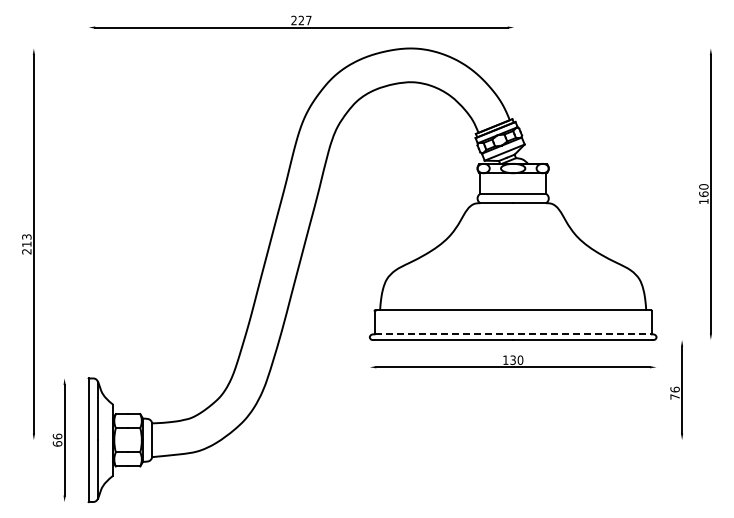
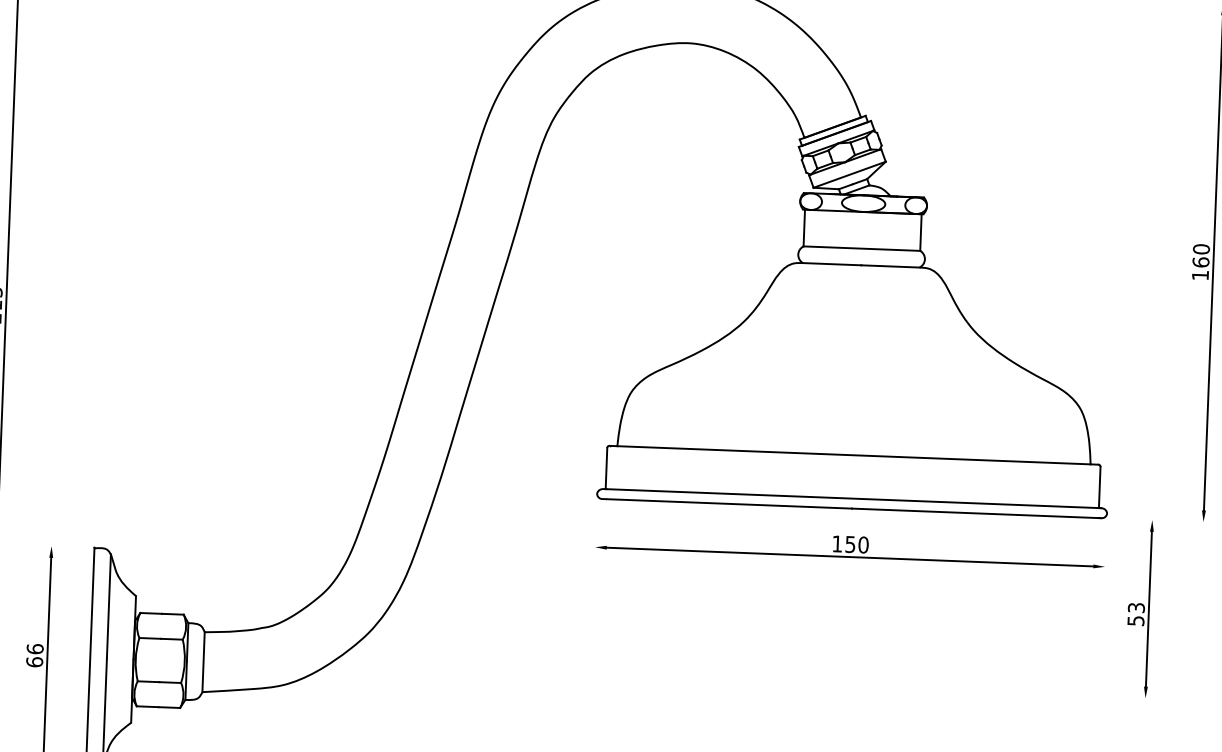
line: (514, 334) -> (854, 498), dashed -> solid
text: (512, 359) -> (849, 543), 130 -> 150
text: (674, 392) -> (1135, 612), 76 -> 53

